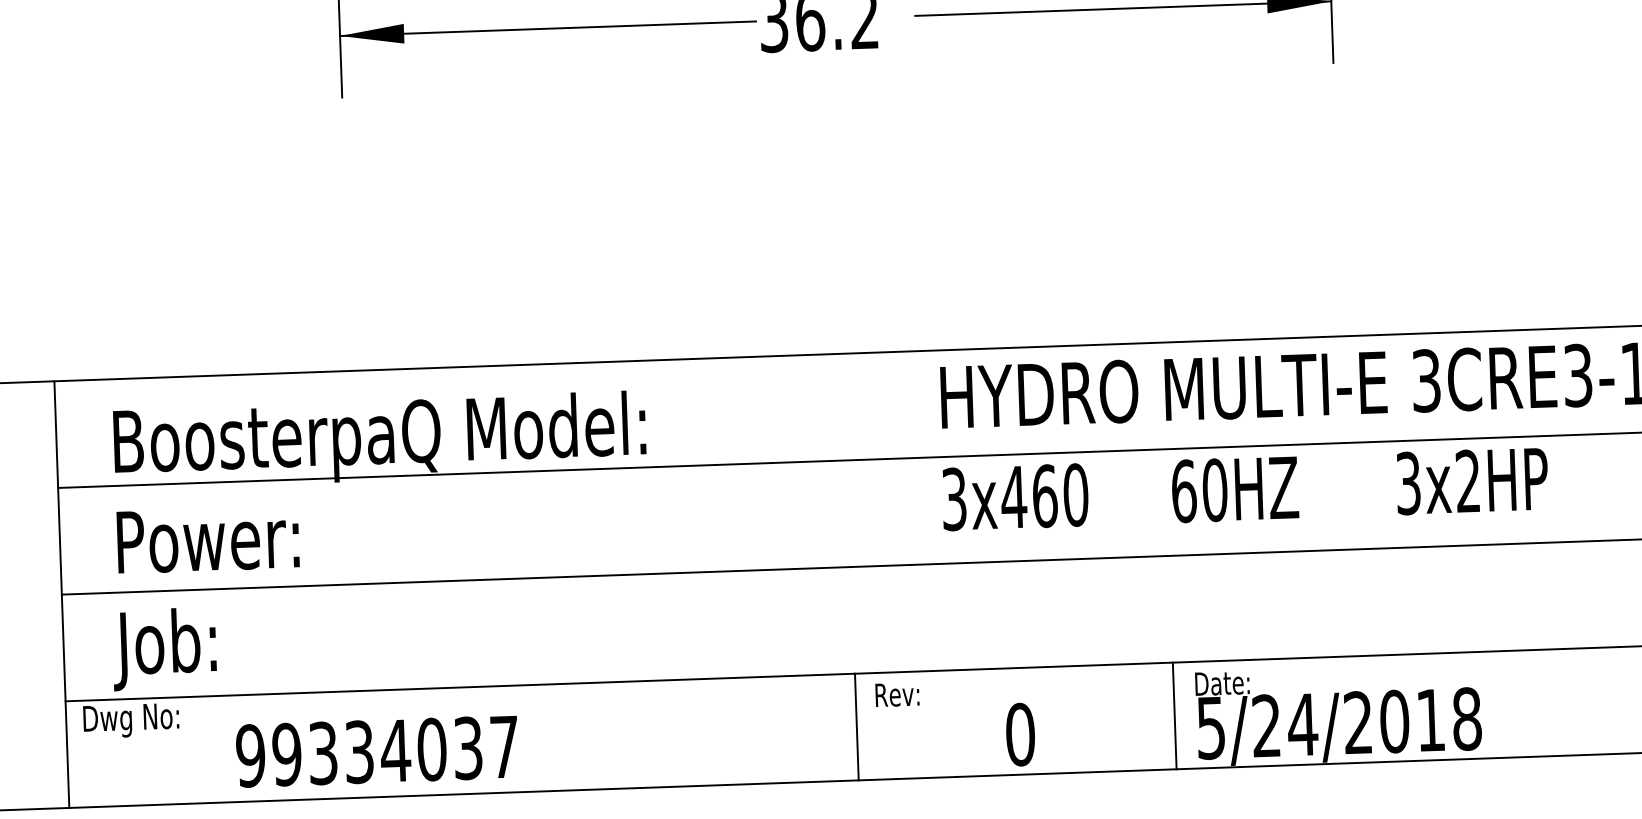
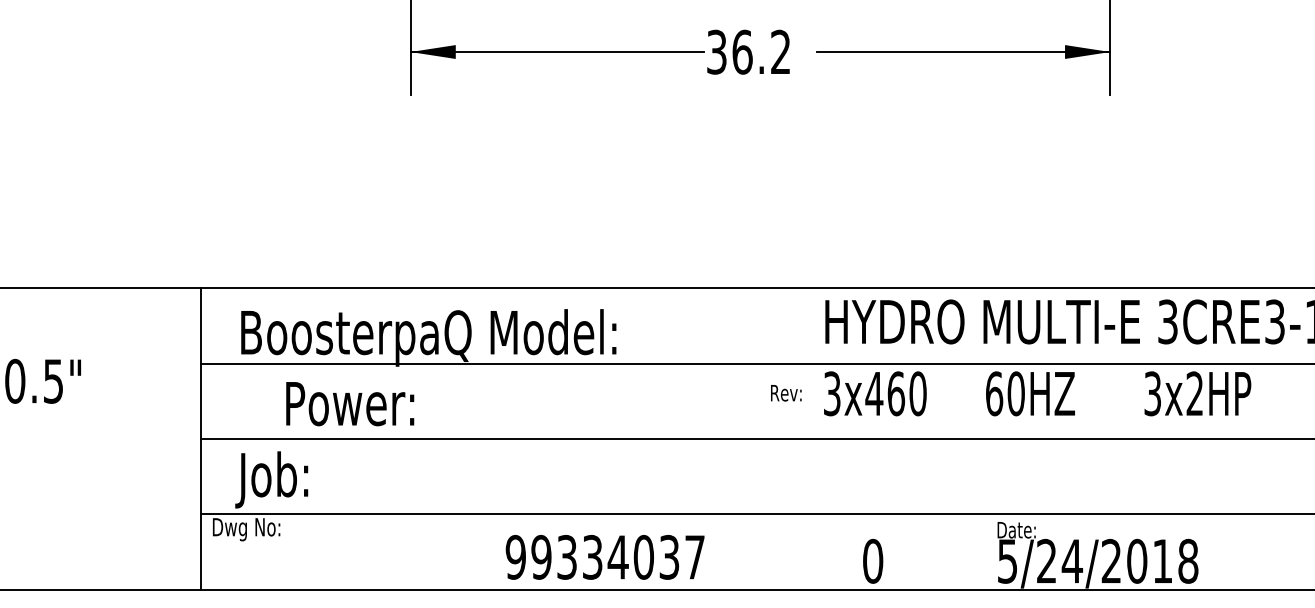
text: (208, 540) -> (350, 404), moved
text: (897, 695) -> (786, 393), moved
line: (1175, 715) -> (982, 551), removed
line: (856, 726) -> (757, 551), removed
text: (376, 751) -> (604, 557), moved

